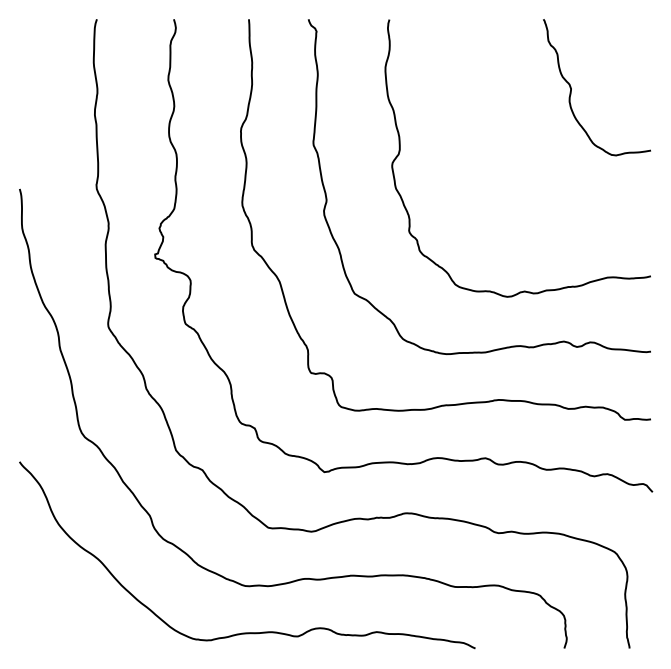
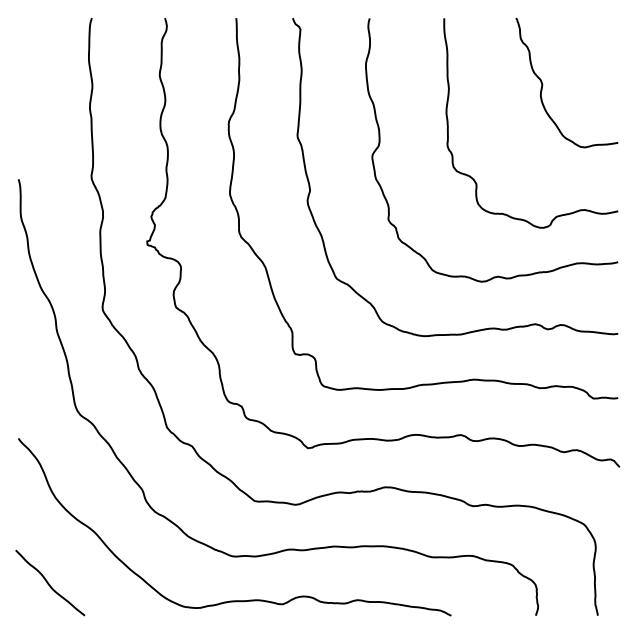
curve: (499, 189) -> (474, 179), added
curve: (52, 614) -> (49, 583), added

